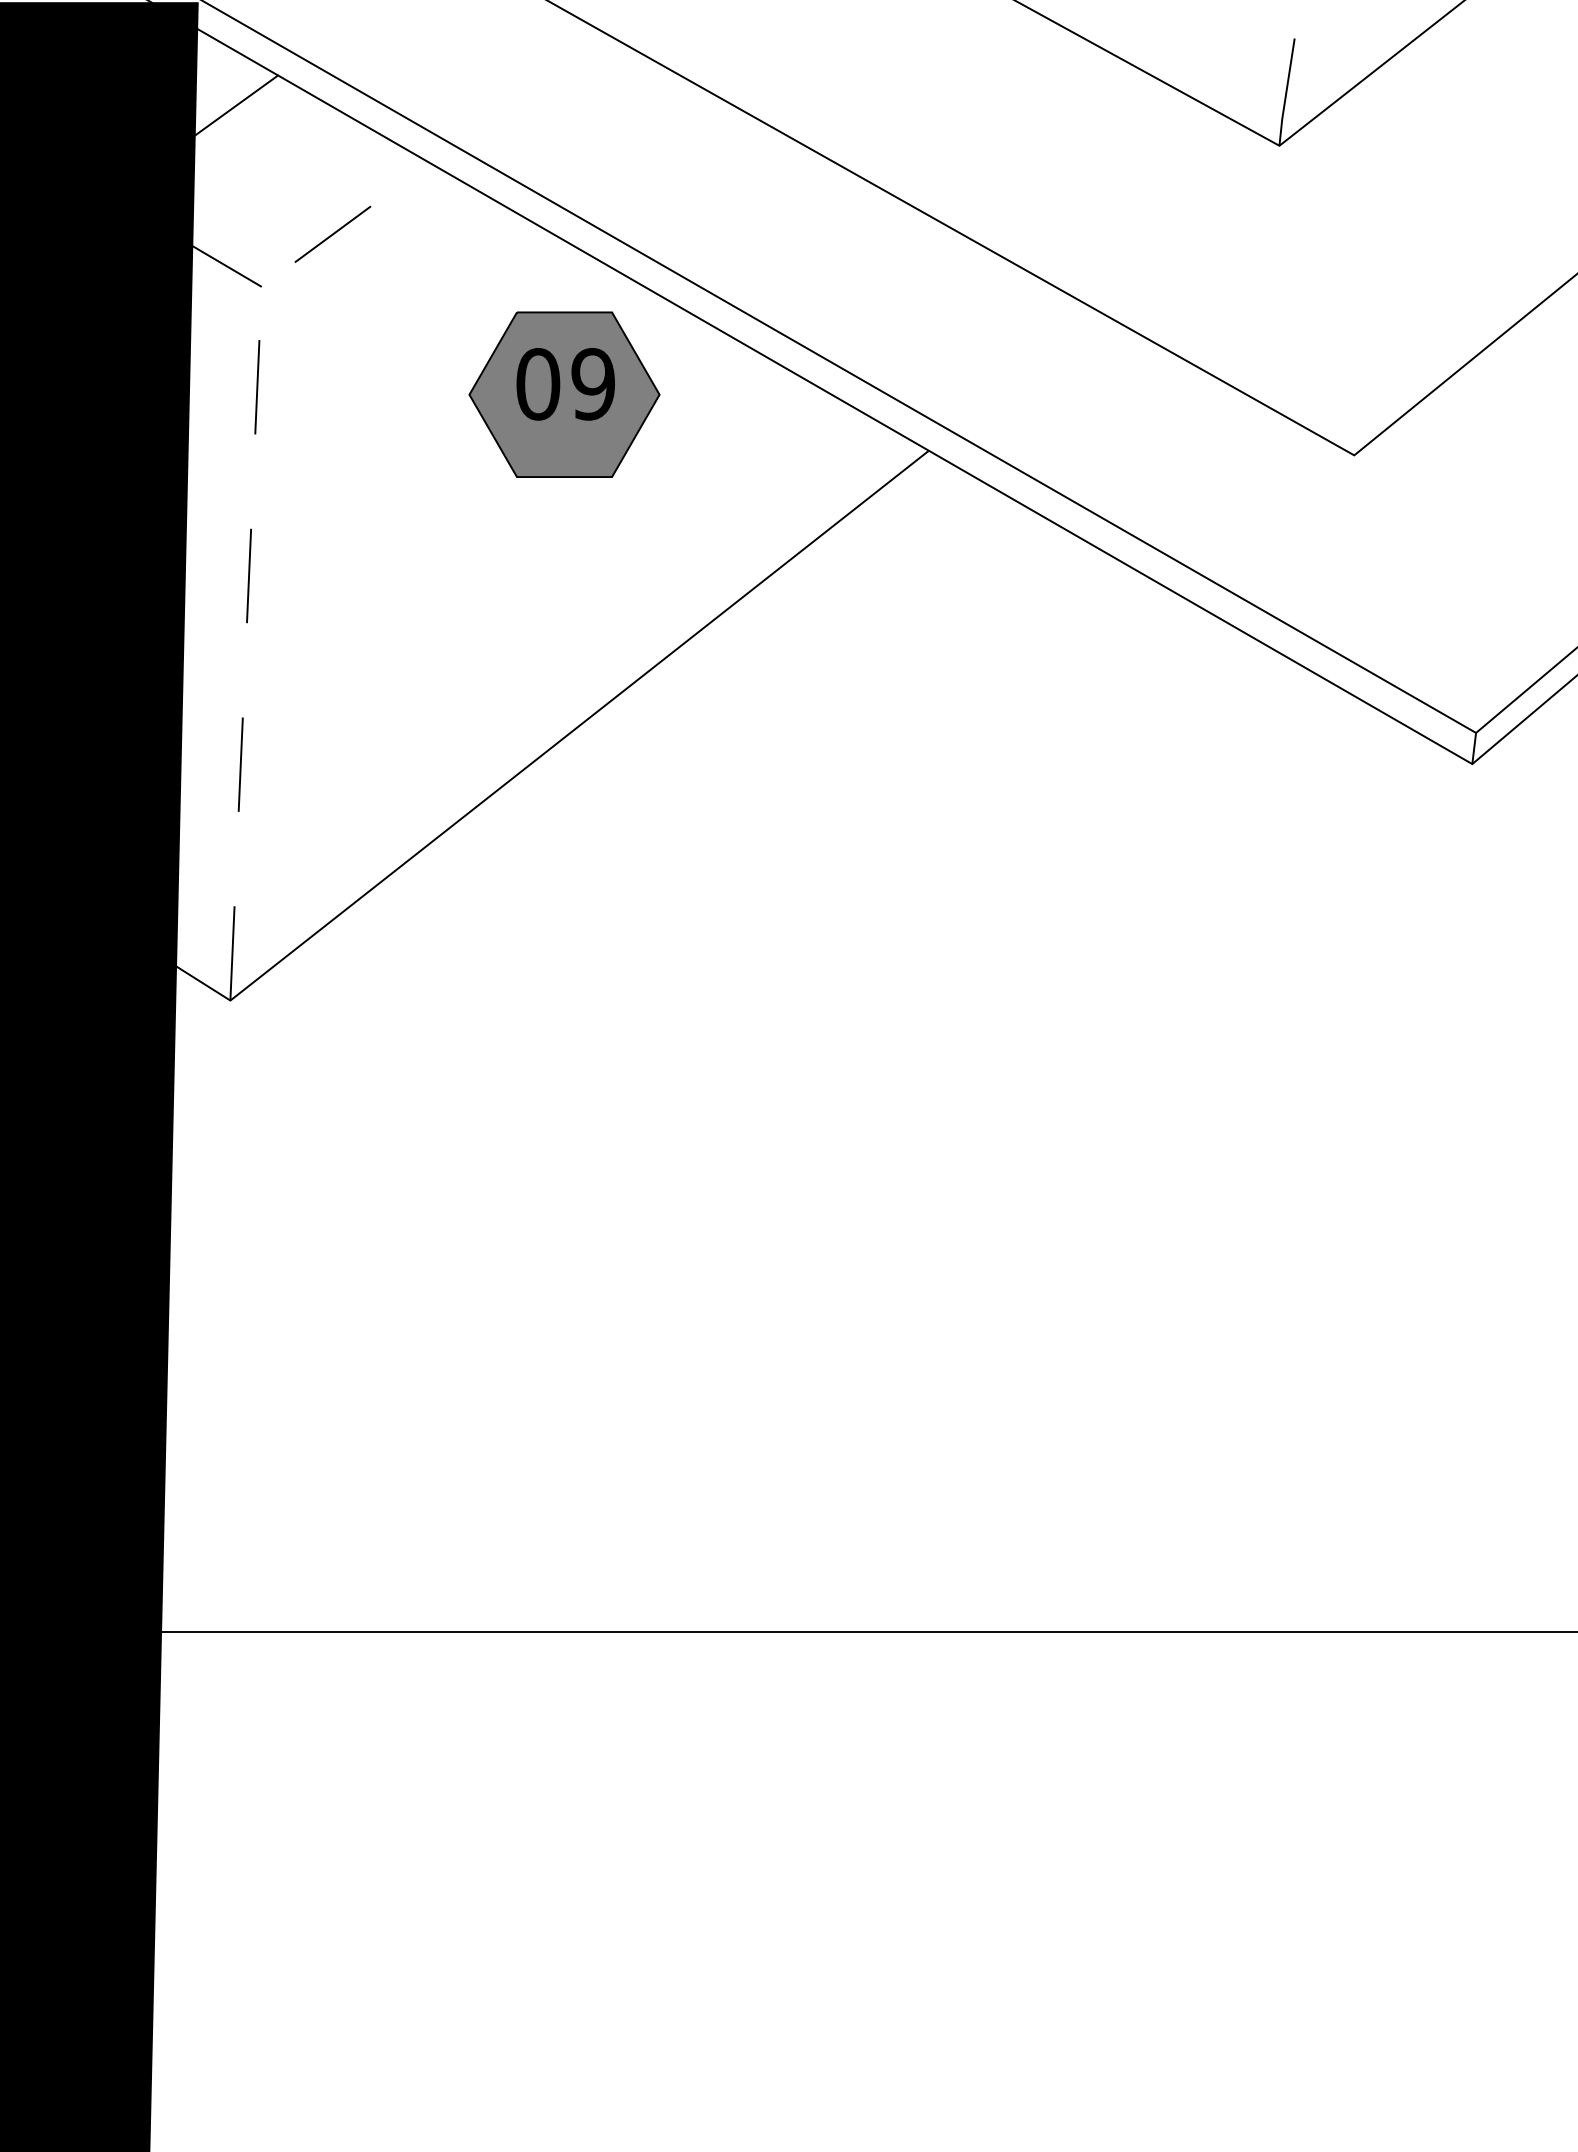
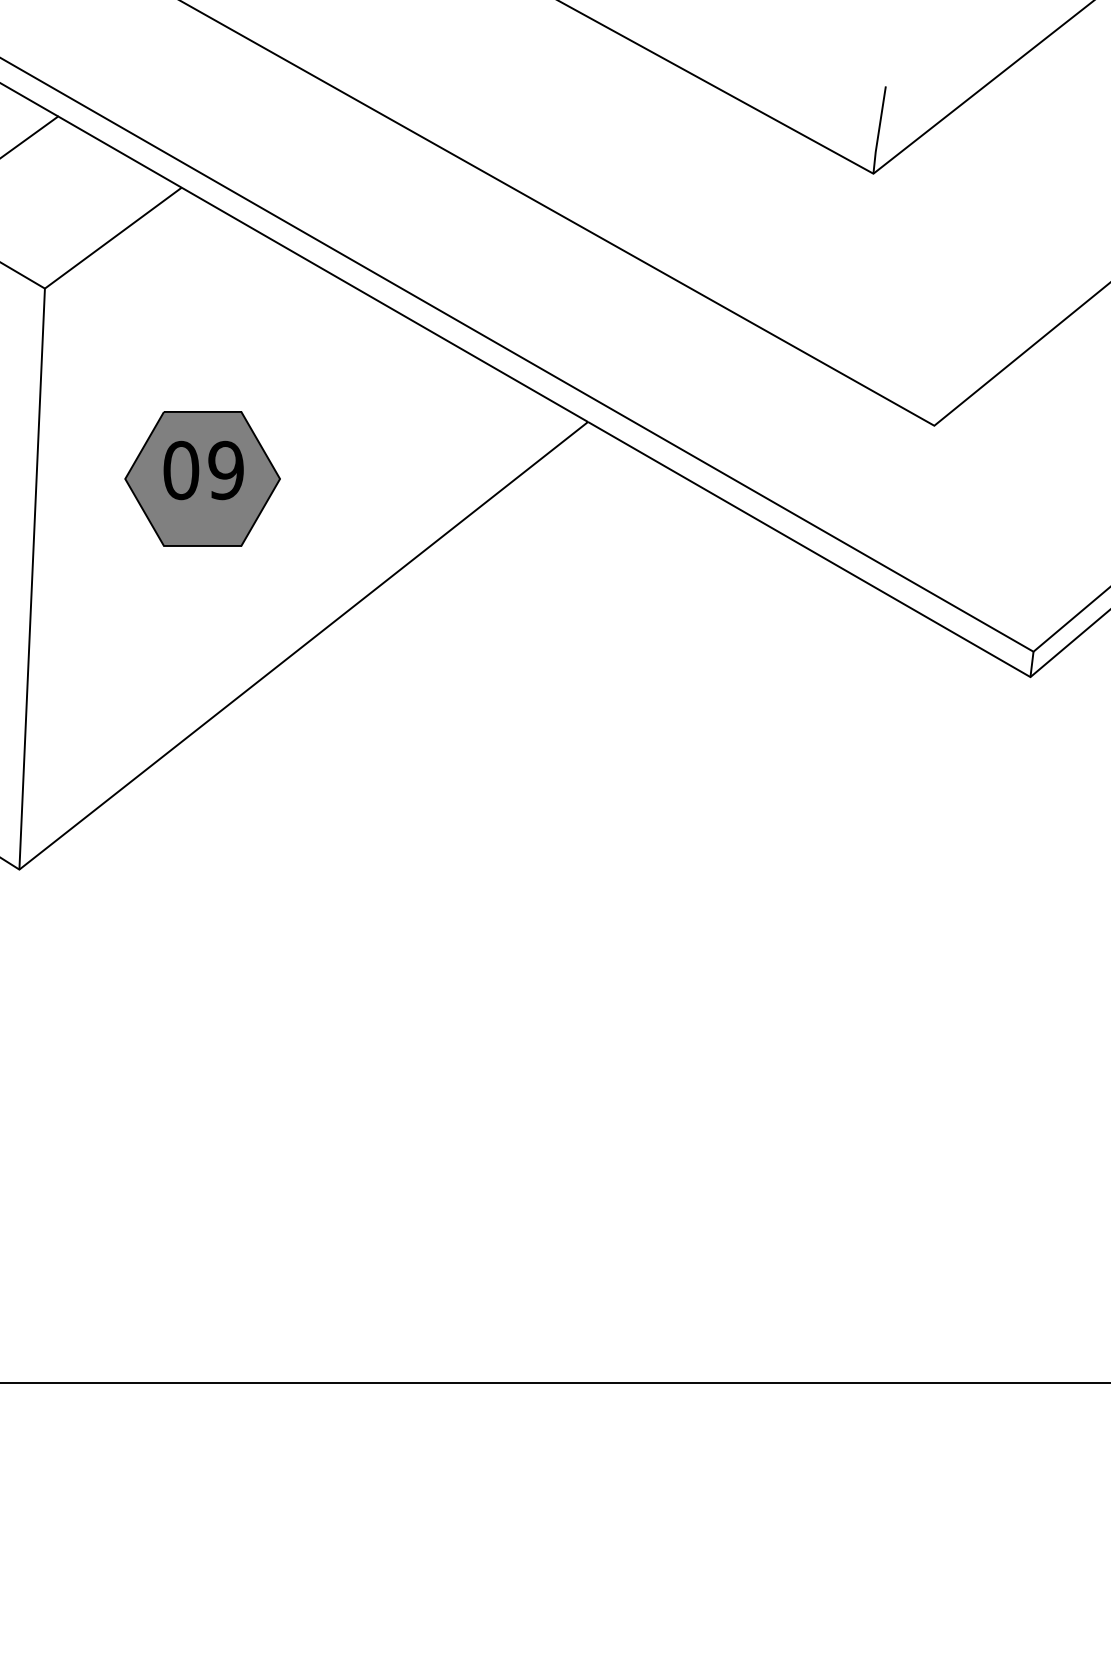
part: (564, 394) -> (202, 478), moved
line: (250, 538) -> (35, 493), dashed -> solid

